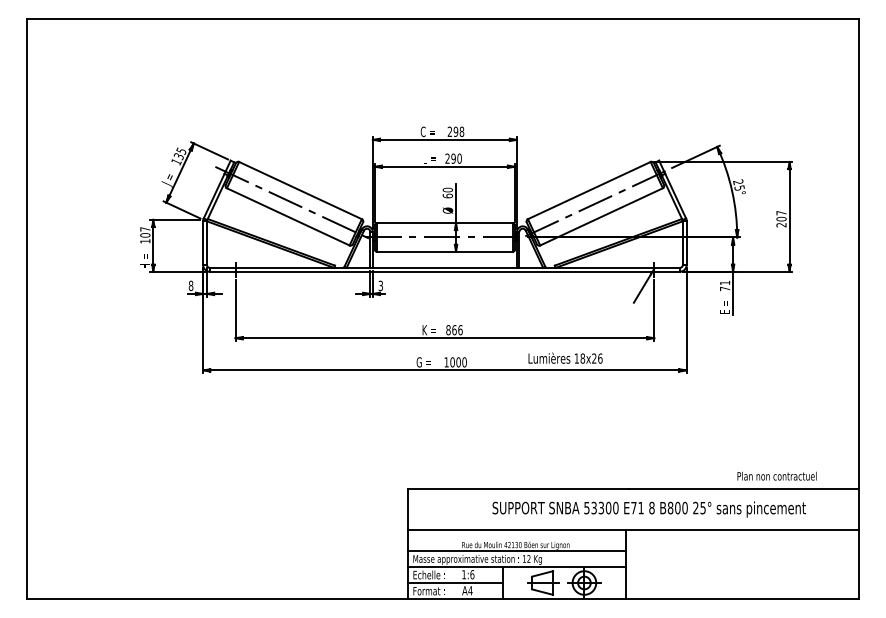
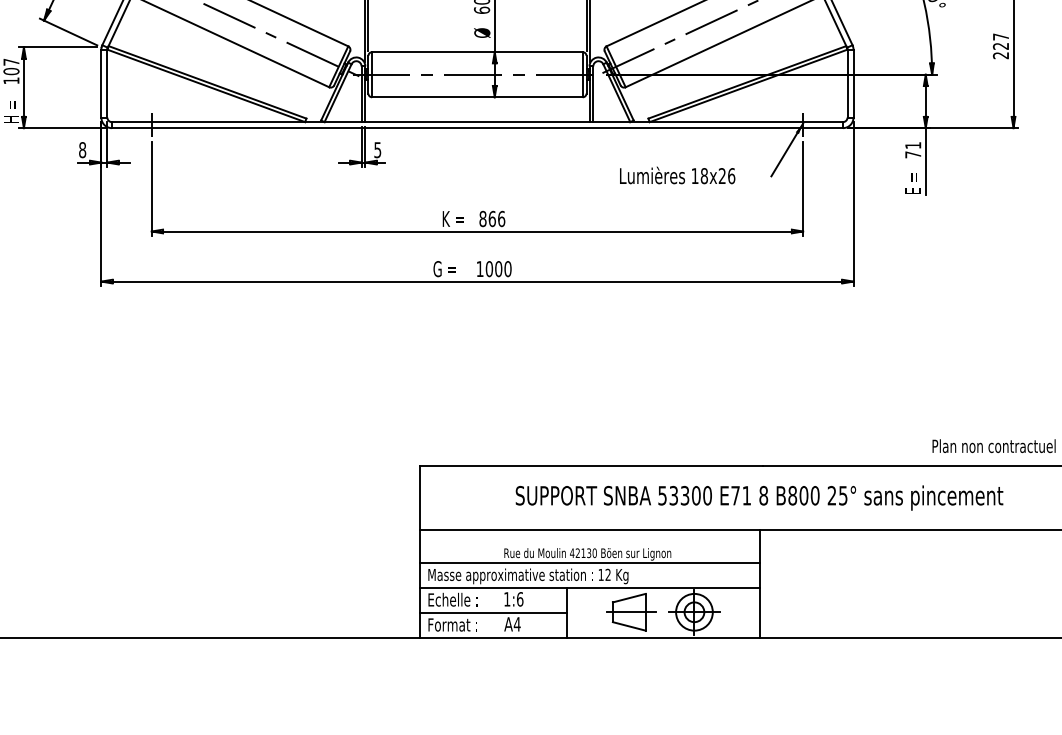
text: (781, 218) -> (1000, 45), 207 -> 227
text: (380, 284) -> (377, 147), 3 -> 5
text: (565, 357) -> (677, 174), moved
text: (648, 509) -> (758, 497), moved

